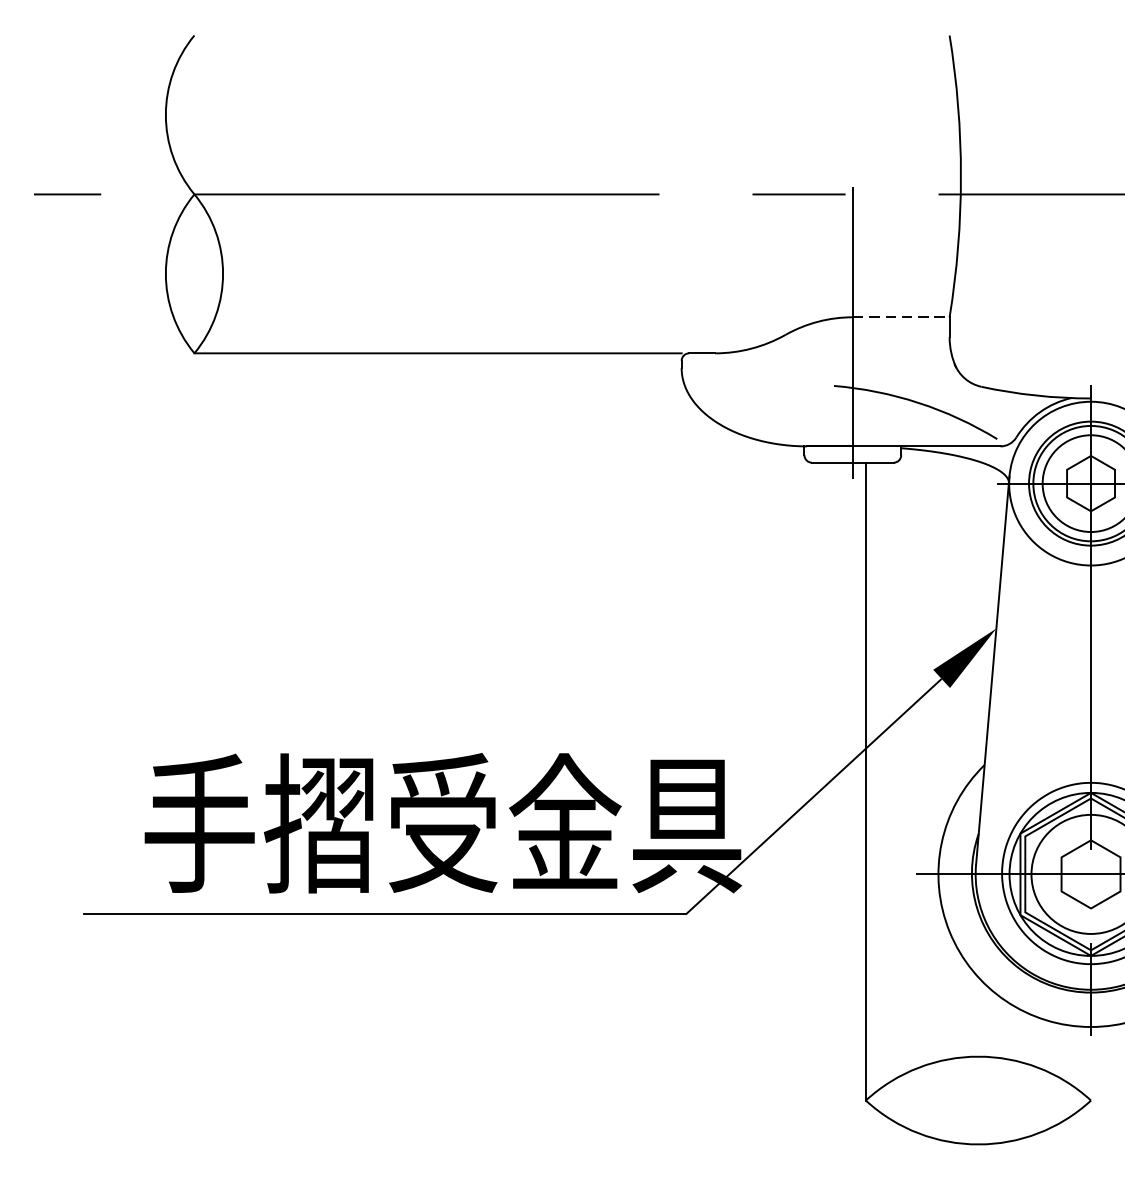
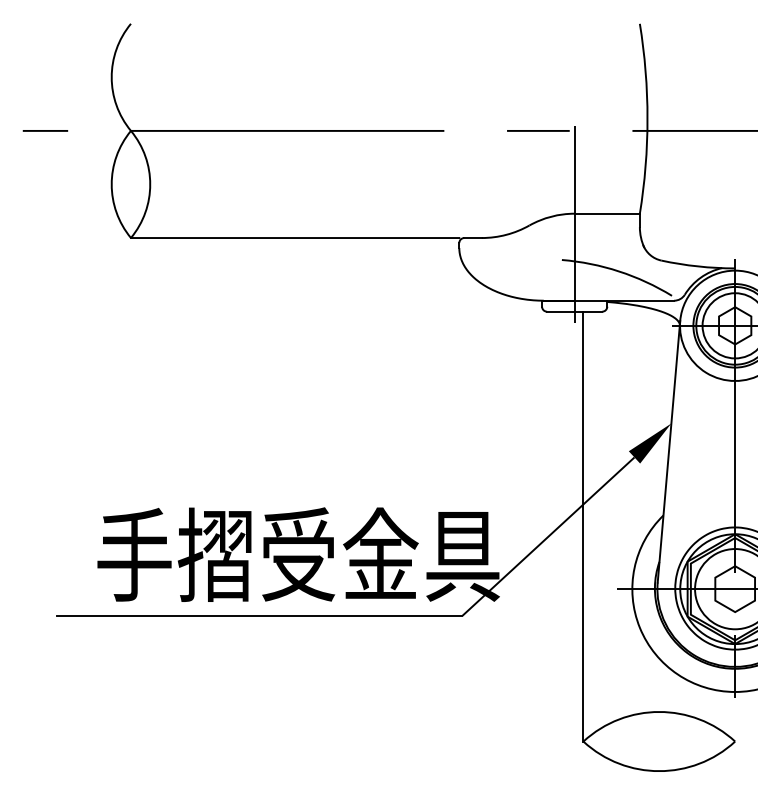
line: (901, 316) -> (607, 213), dashed -> solid

